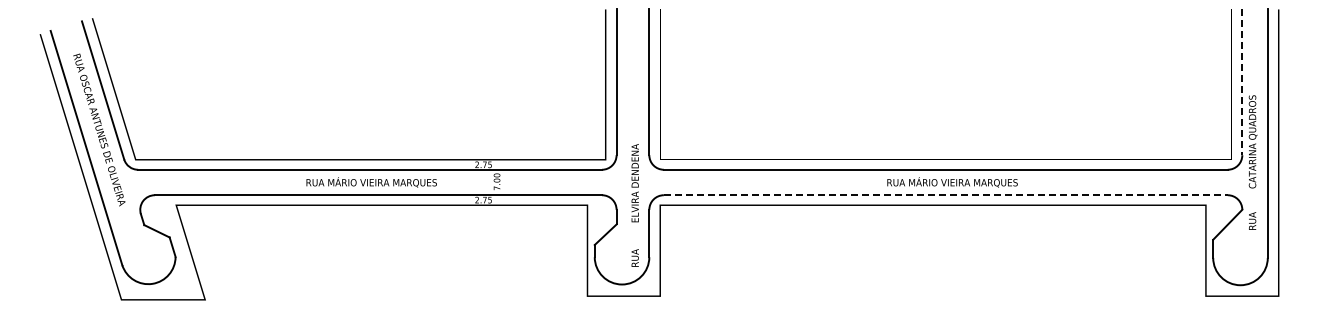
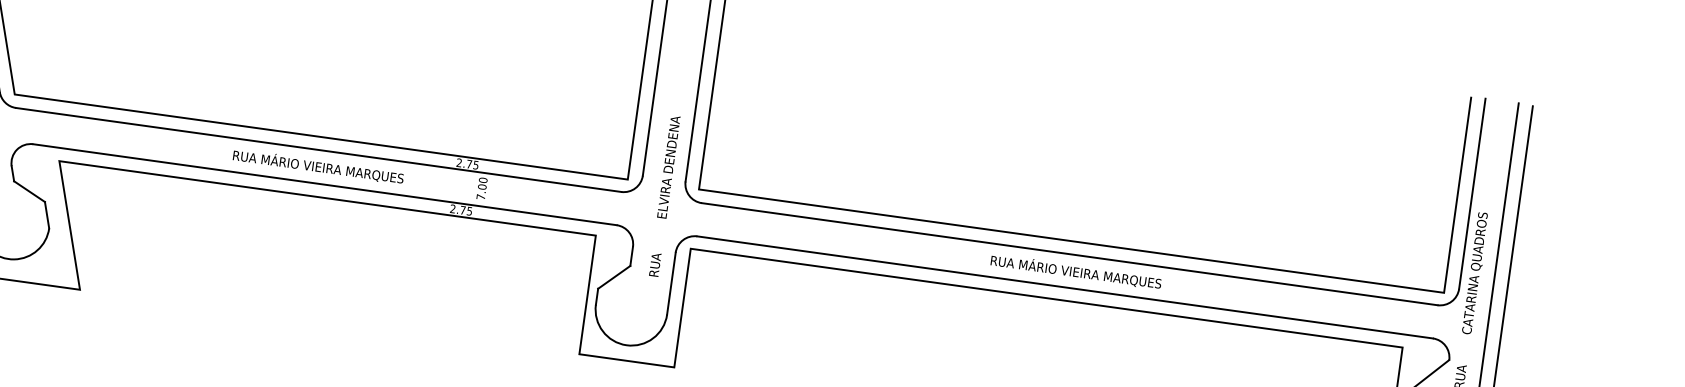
line: (1242, 82) -> (1472, 194), dashed -> solid
line: (945, 195) -> (1064, 287), dashed -> solid
text: (634, 205) -> (663, 196), moved

